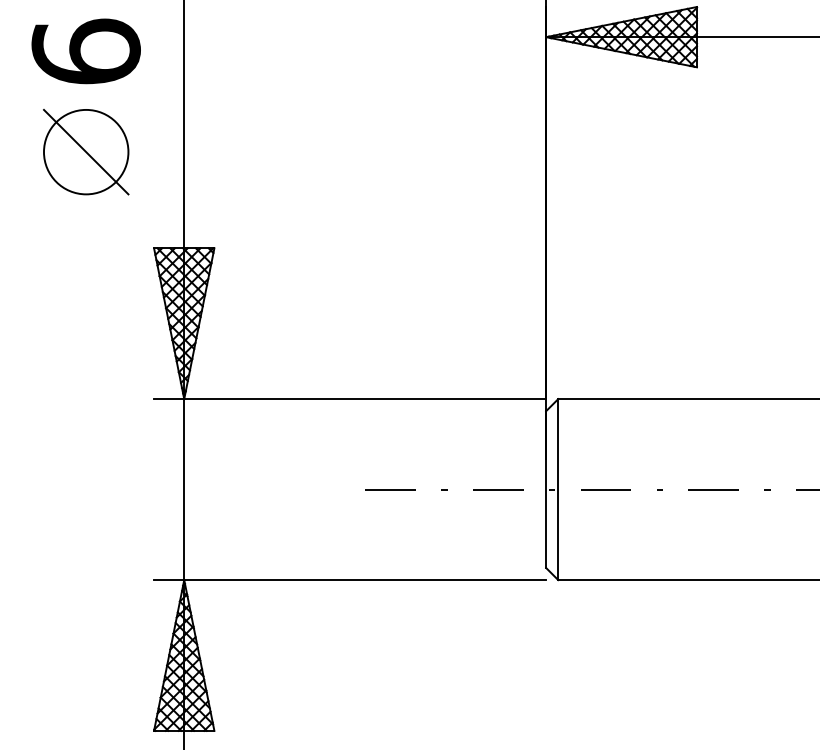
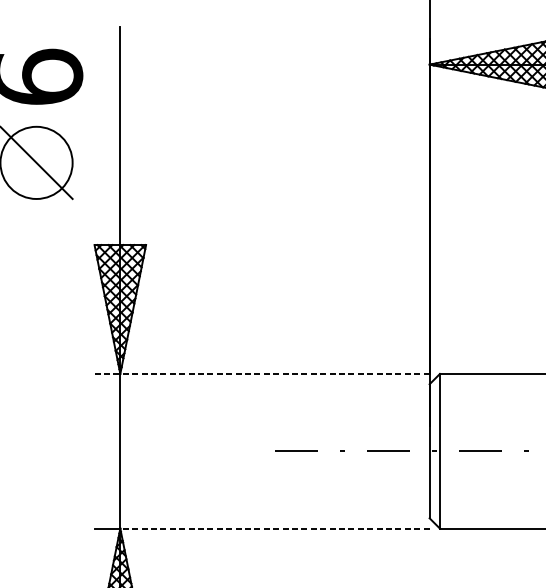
line: (350, 399) -> (262, 374), solid -> dashed
line: (365, 580) -> (275, 528), solid -> dashed

